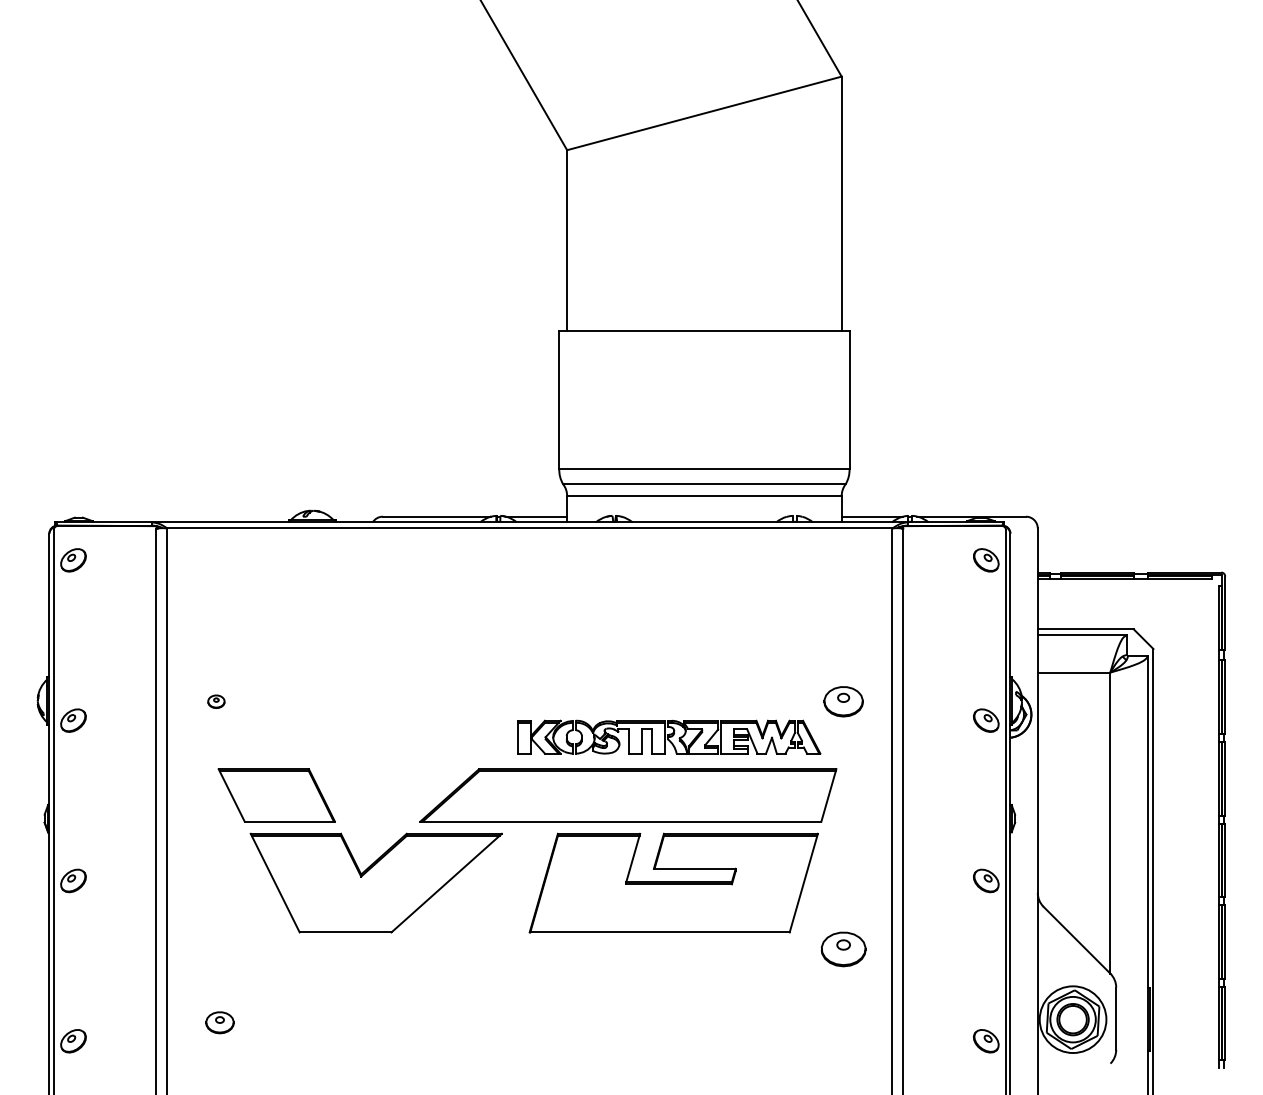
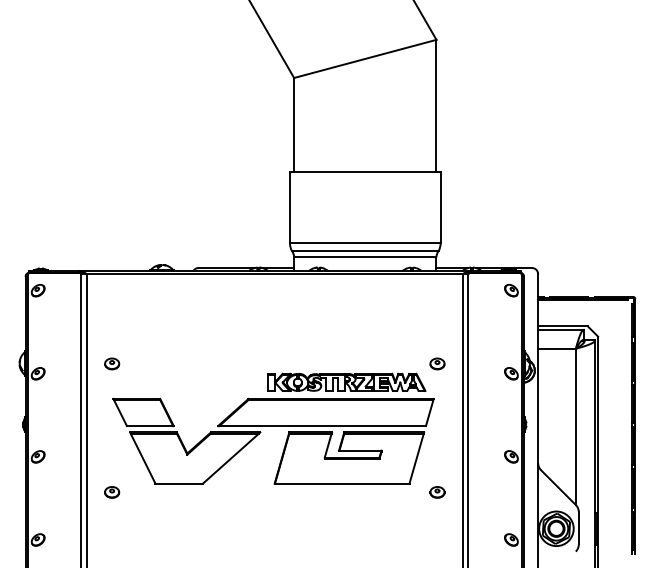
part: (216, 700) -> (112, 363), size x1.67
part: (843, 700) -> (437, 363), size x0.71
part: (843, 949) -> (437, 492), size x0.62
part: (220, 1022) -> (112, 492), moved

